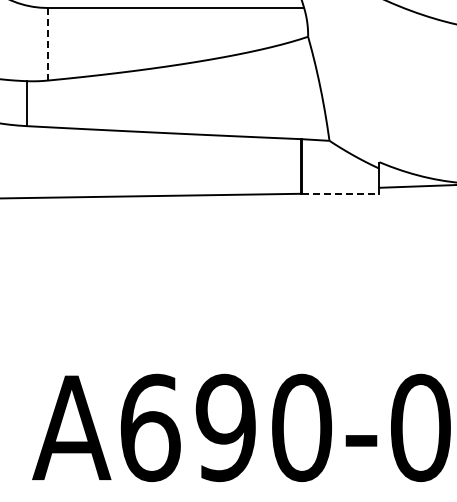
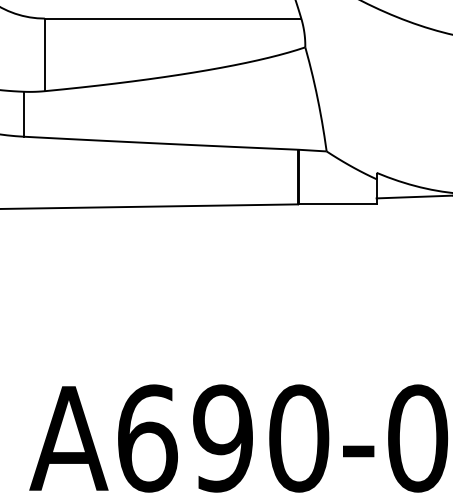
line: (47, 43) -> (44, 54), dashed -> solid
line: (340, 193) -> (337, 204), dashed -> solid

